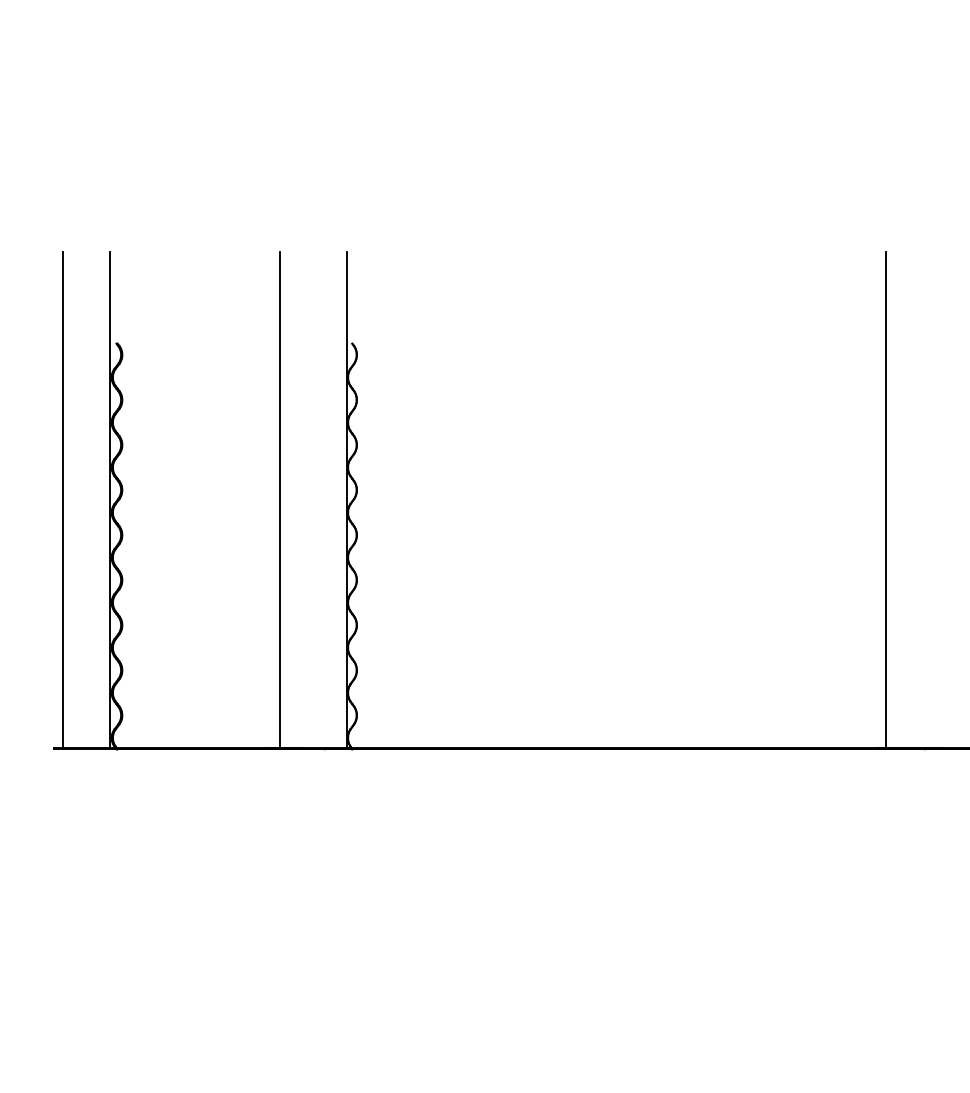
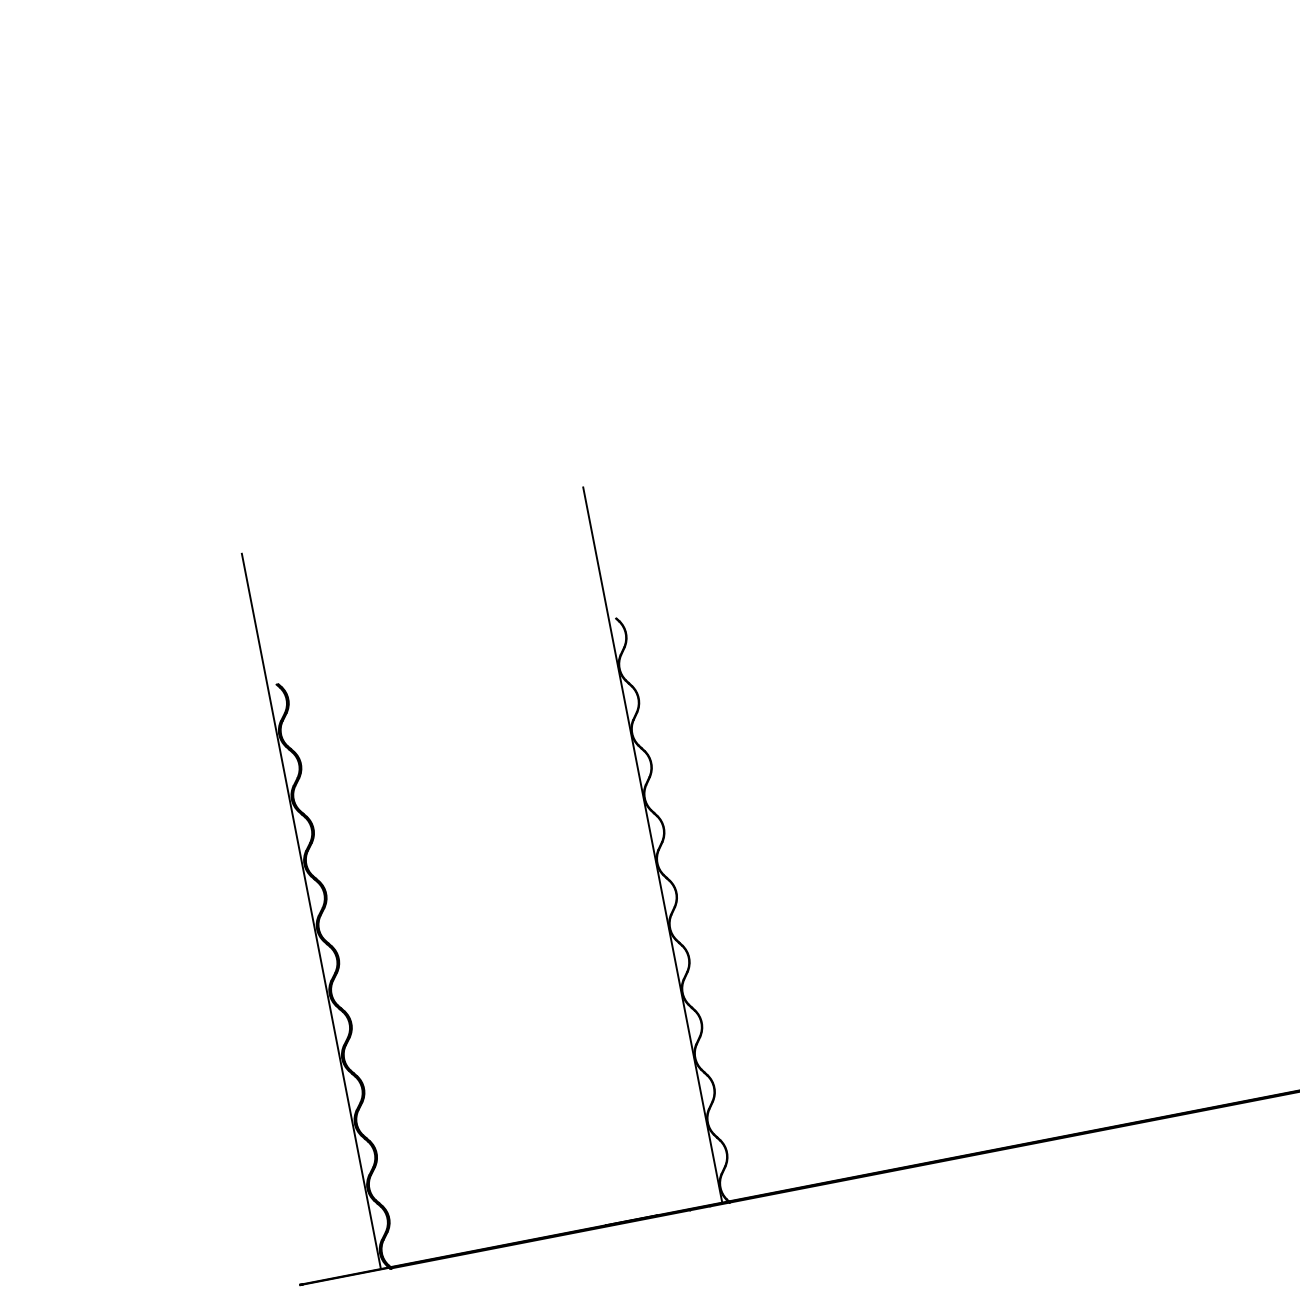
line: (63, 499) -> (244, 923), removed
line: (280, 499) -> (556, 863), removed

